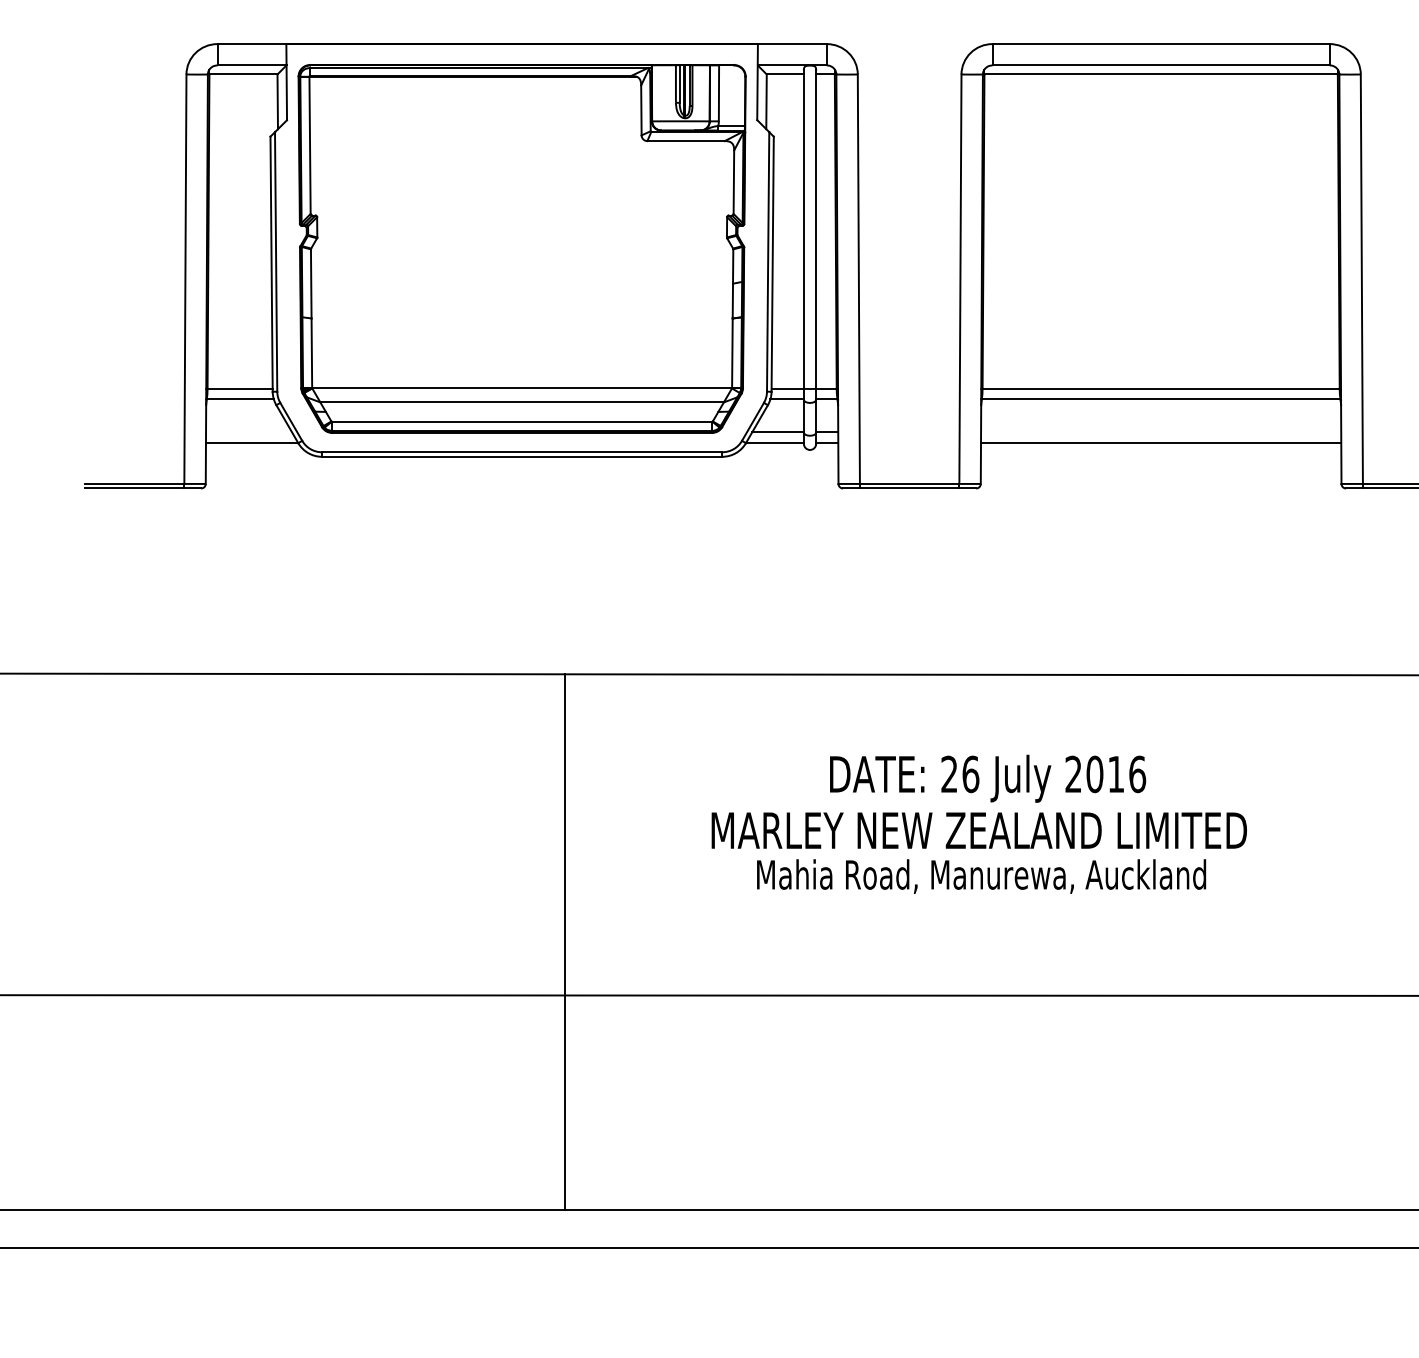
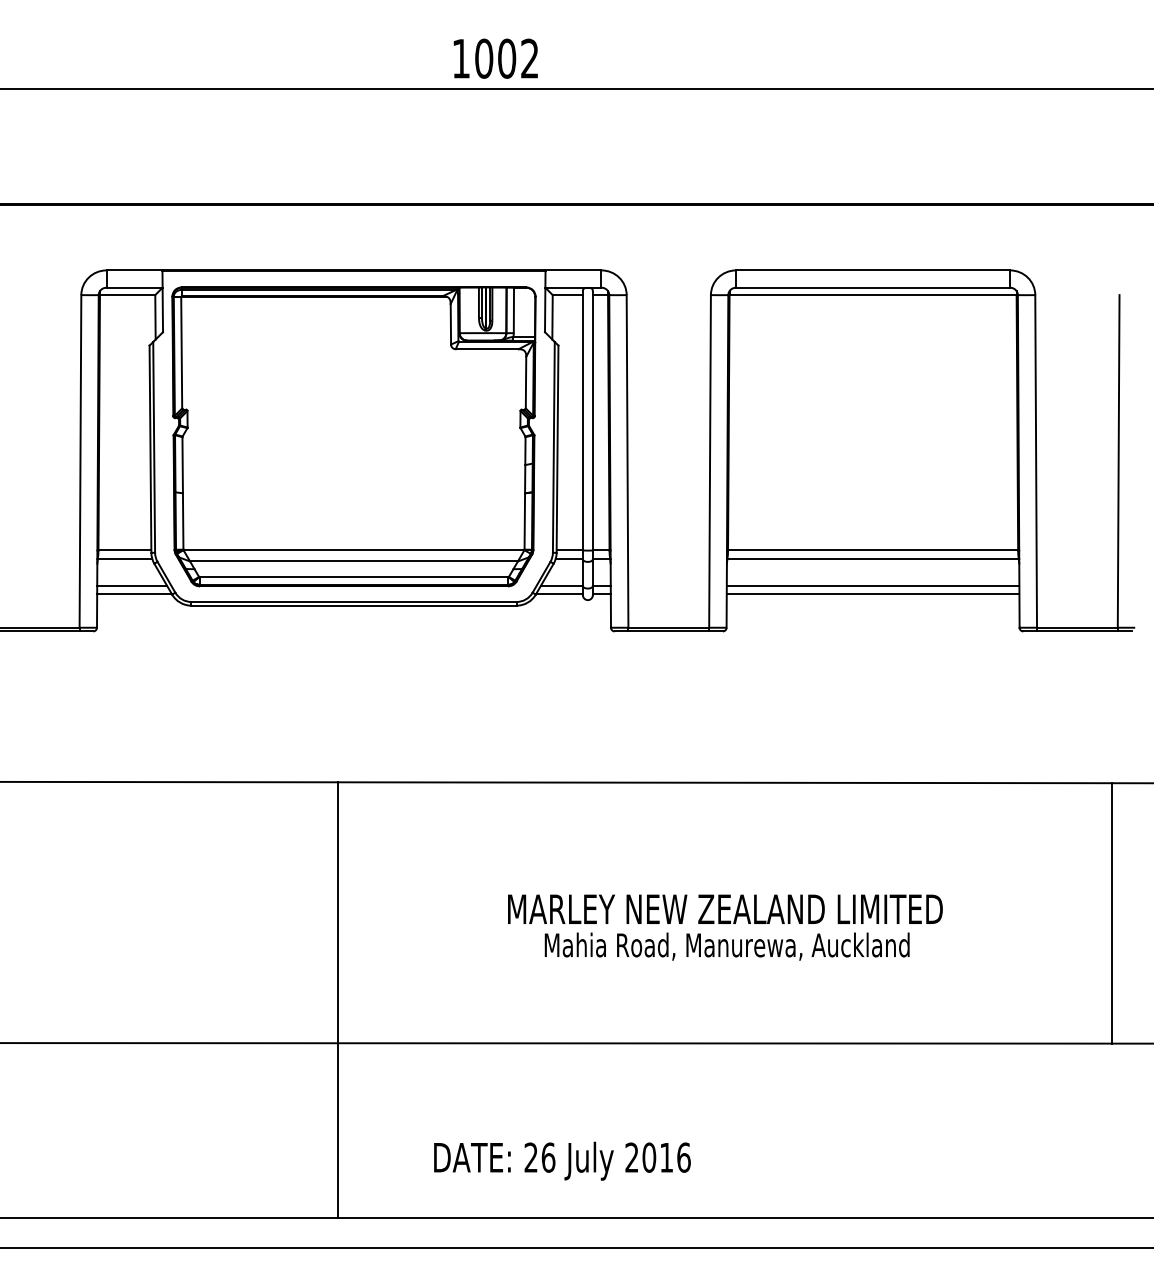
line: (249, 431) -> (132, 585), added
line: (1160, 431) -> (872, 585), added
text: (988, 777) -> (562, 1160), moved
line: (564, 941) -> (337, 999), moved

